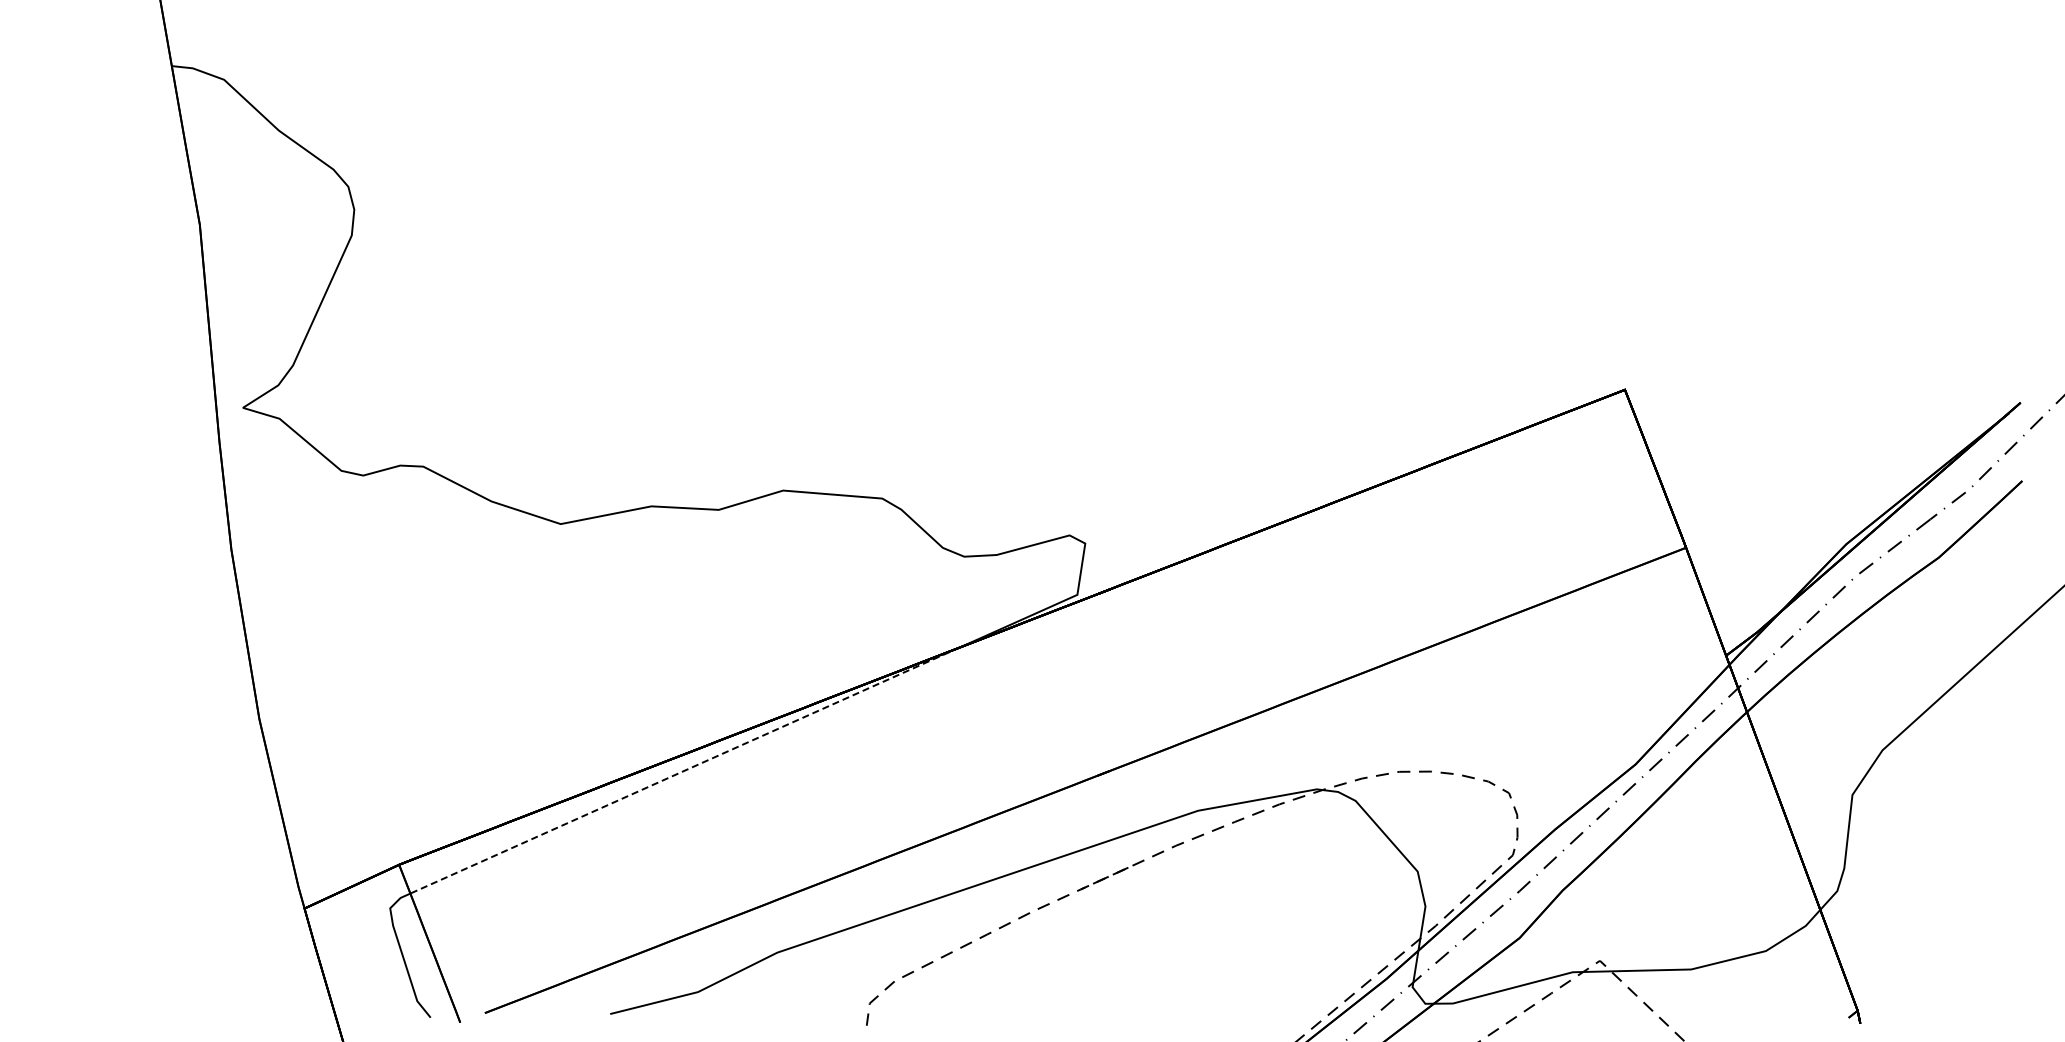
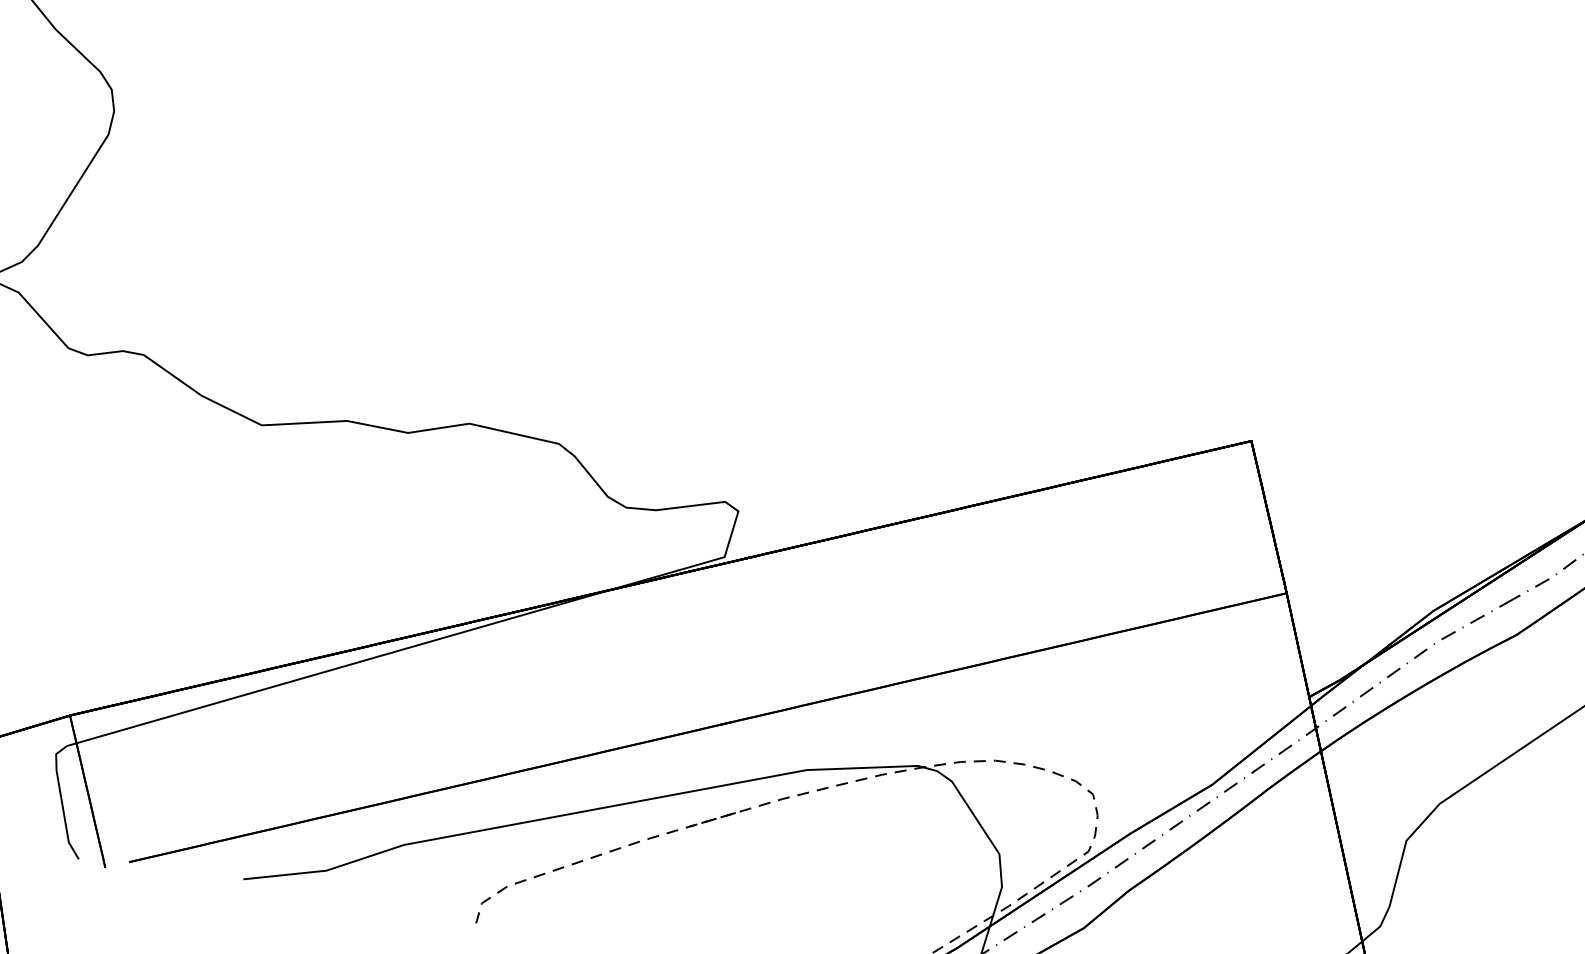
line: (684, 770) -> (342, 666), dashed -> solid

